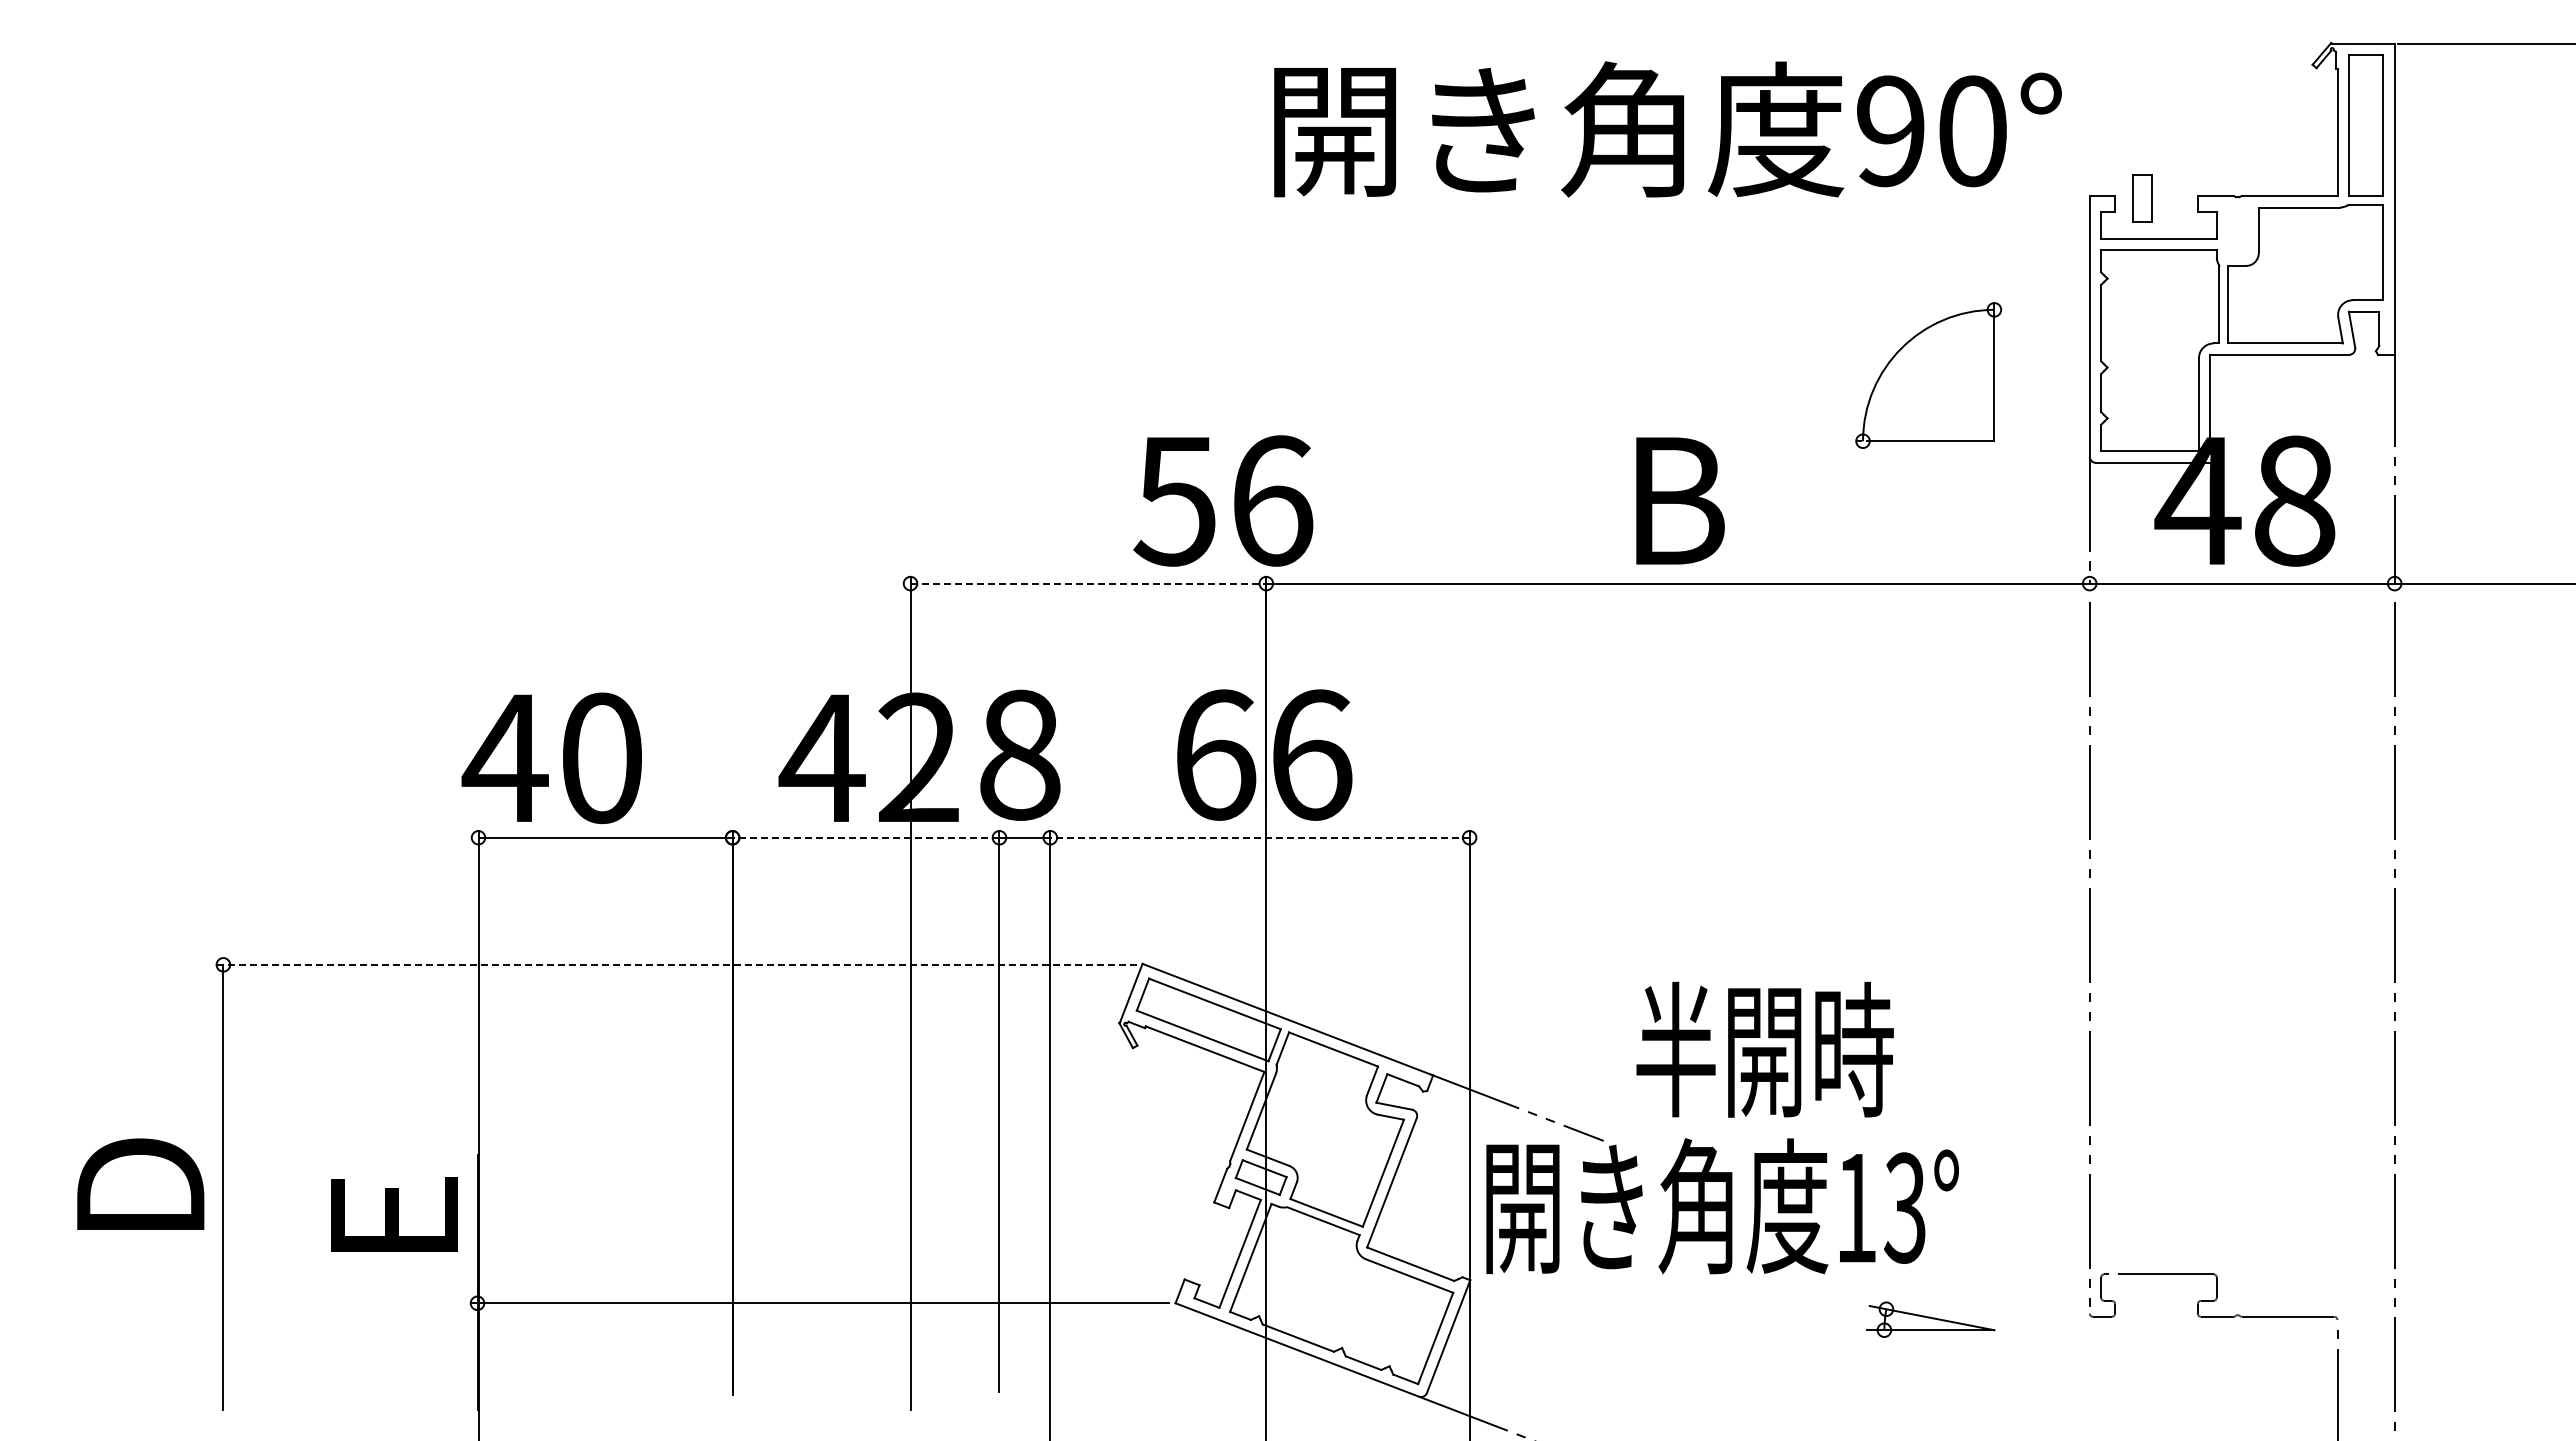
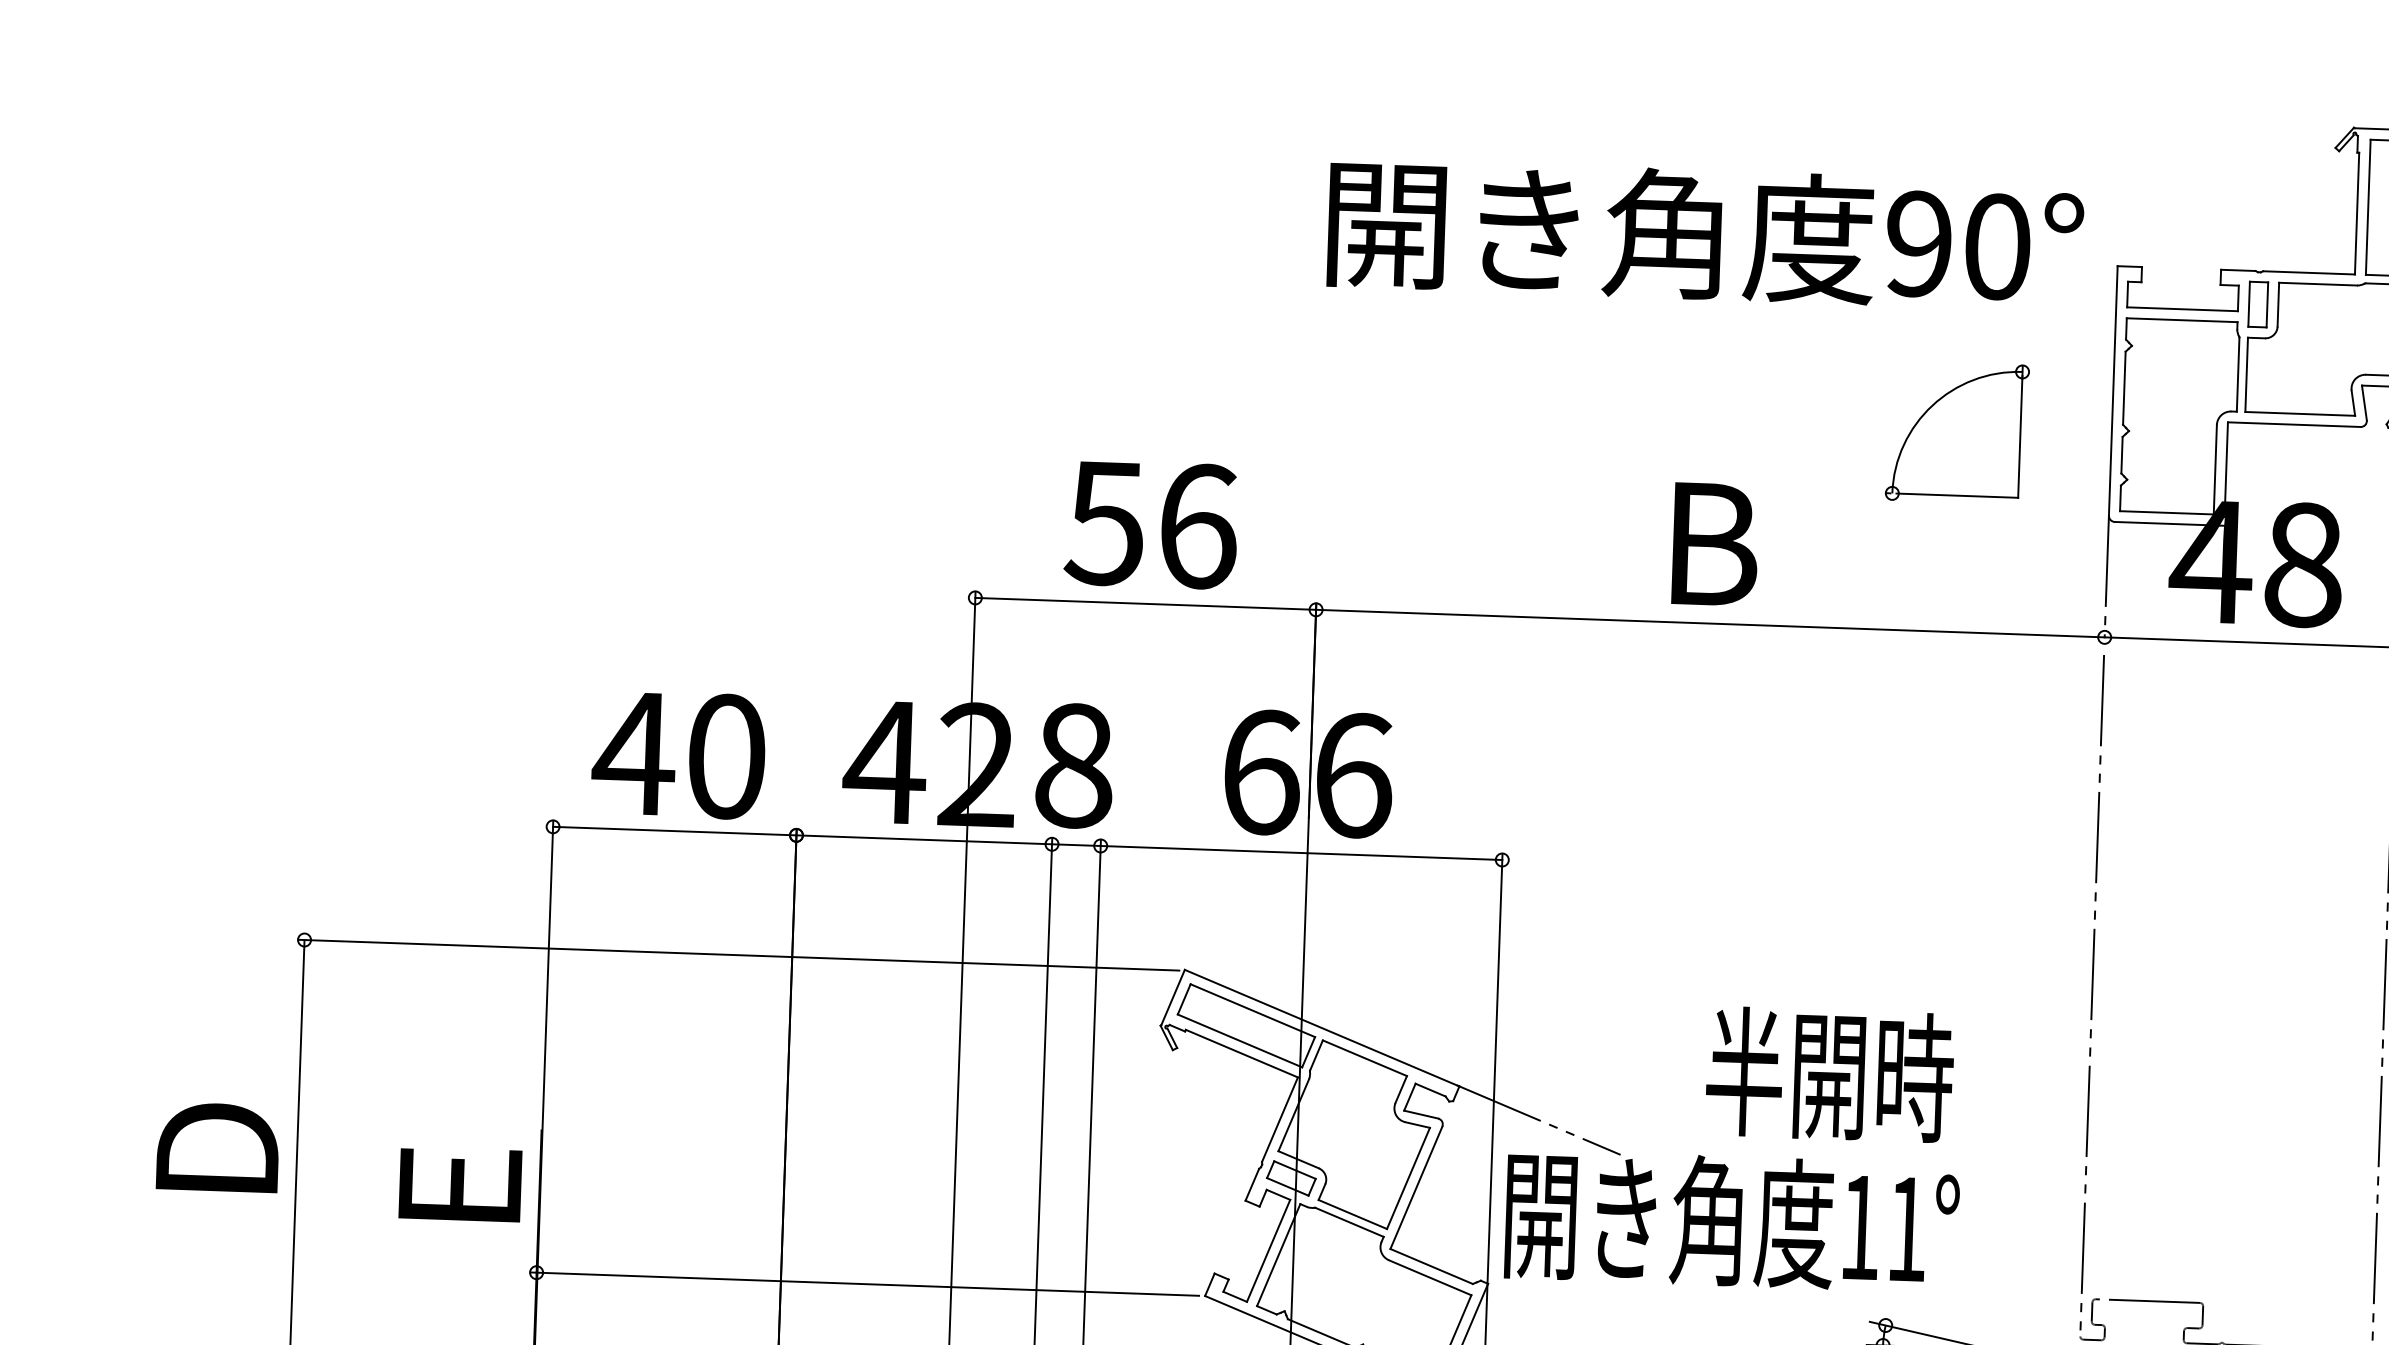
text: (1667, 129) -> (1705, 234), moved
part: (2142, 198) -> (2257, 305), moved
text: (1223, 500) -> (1151, 524), moved
line: (1088, 583) -> (1145, 603), dashed -> solid
text: (551, 758) -> (678, 755), moved
line: (865, 837) -> (923, 839), dashed -> solid
line: (1259, 837) -> (1301, 852), dashed -> solid
line: (676, 964) -> (738, 954), dashed -> solid
text: (1764, 1049) -> (1829, 1074), moved
text: (1904, 1207) -> (1906, 1228), 13° -> 11°

